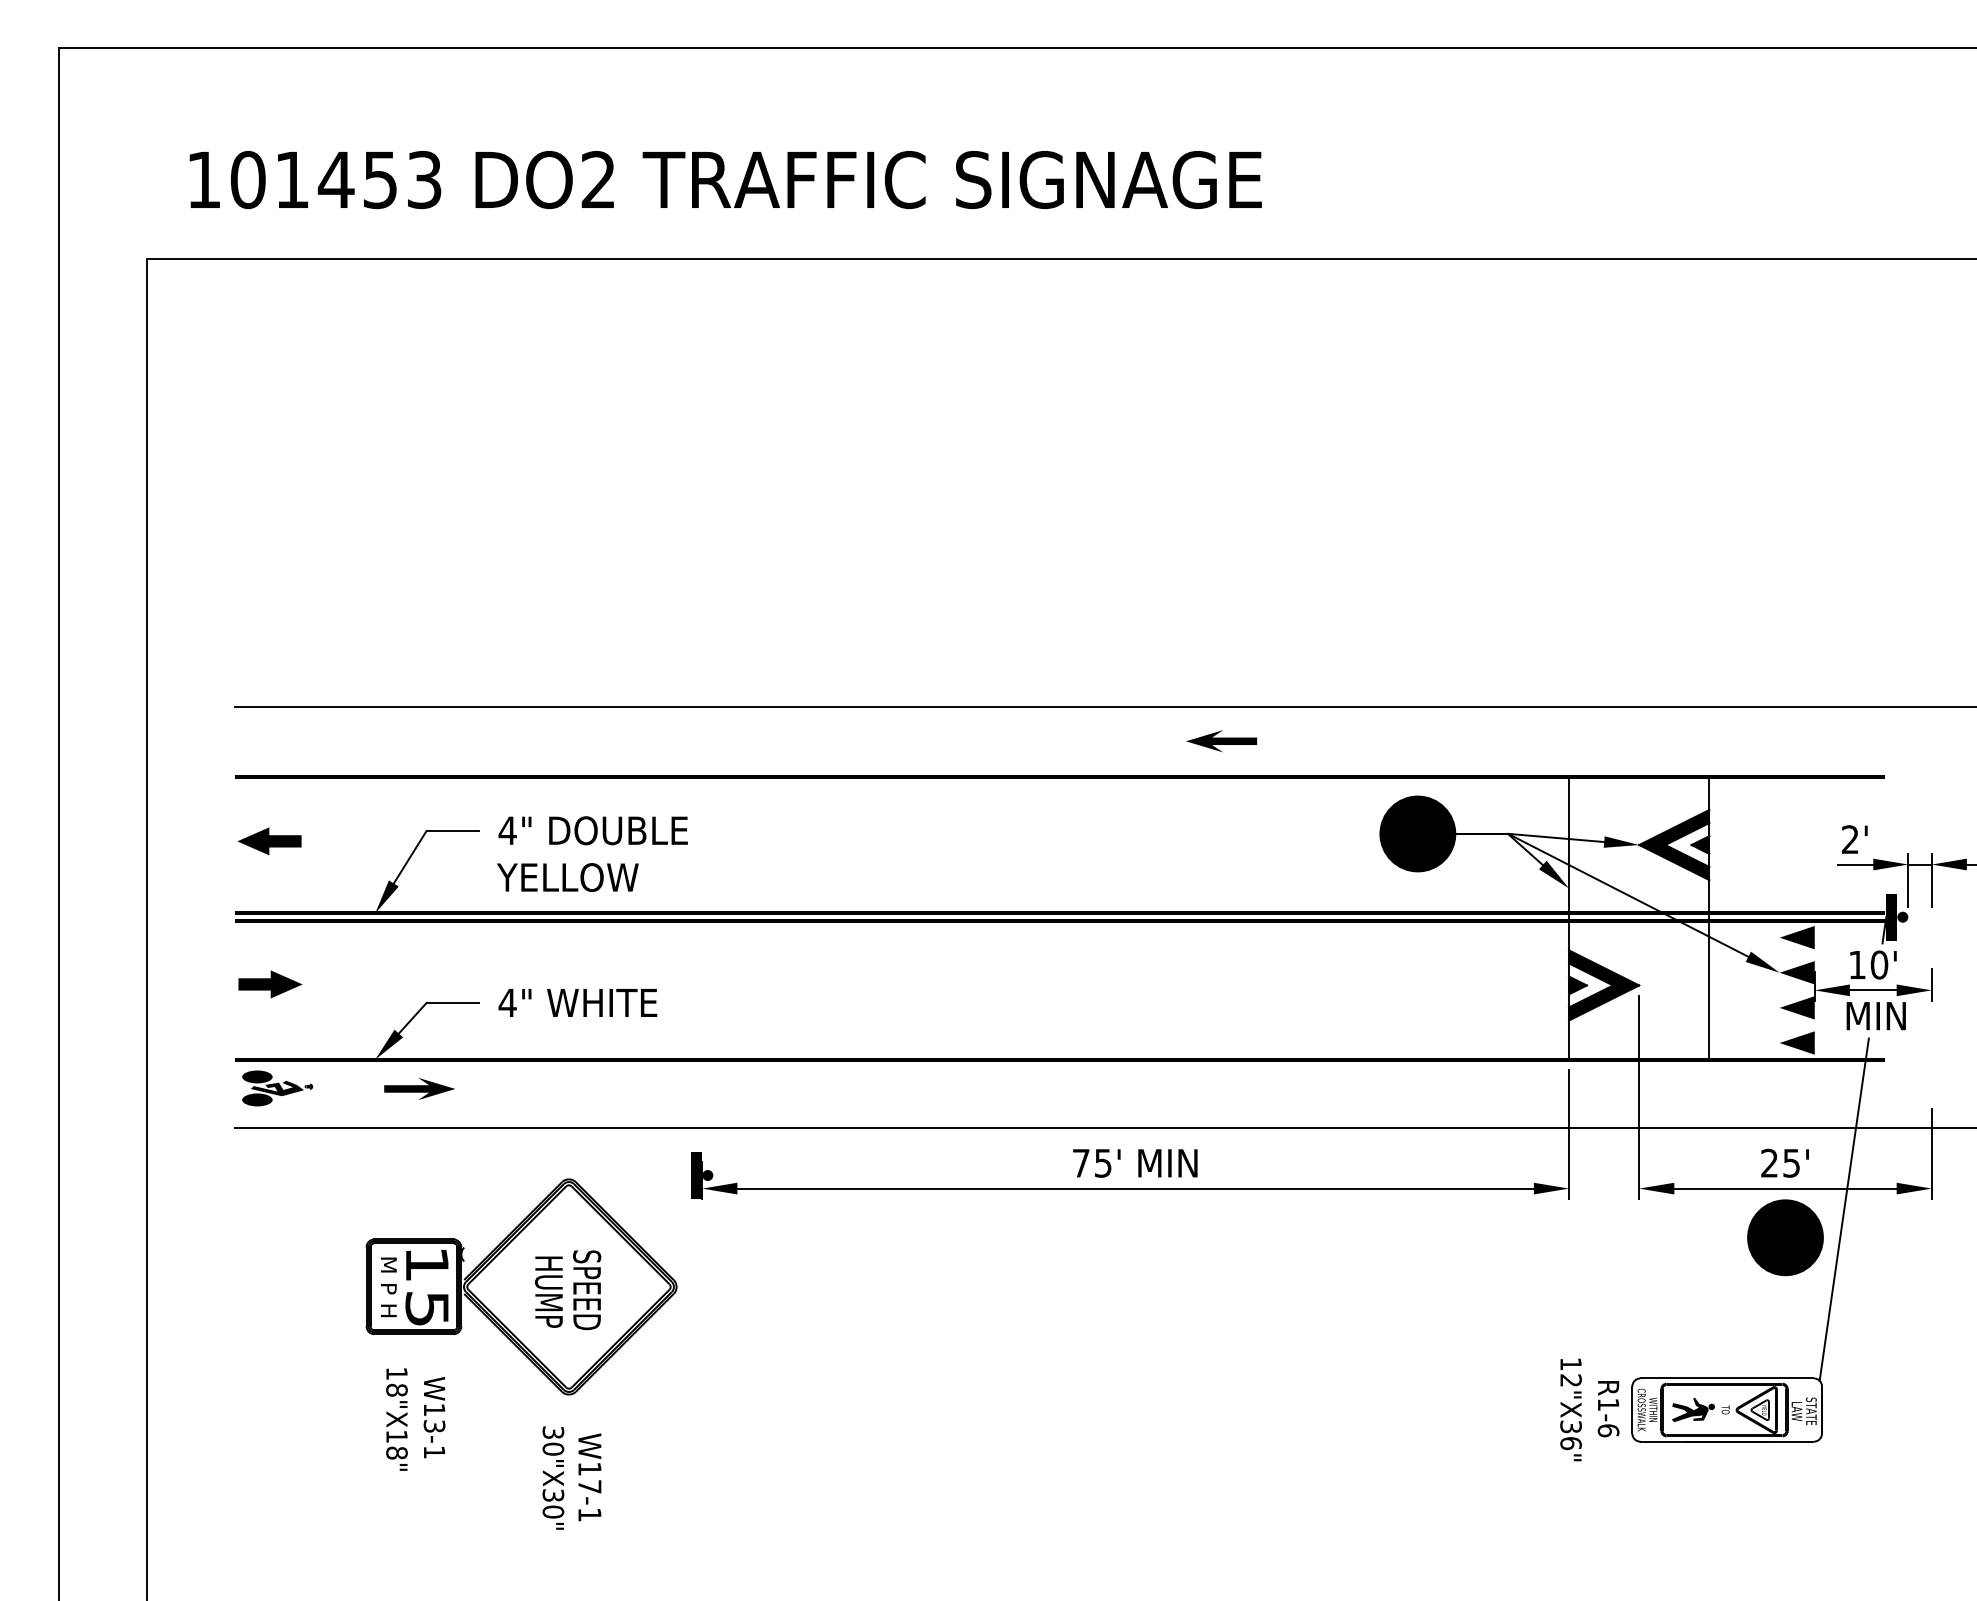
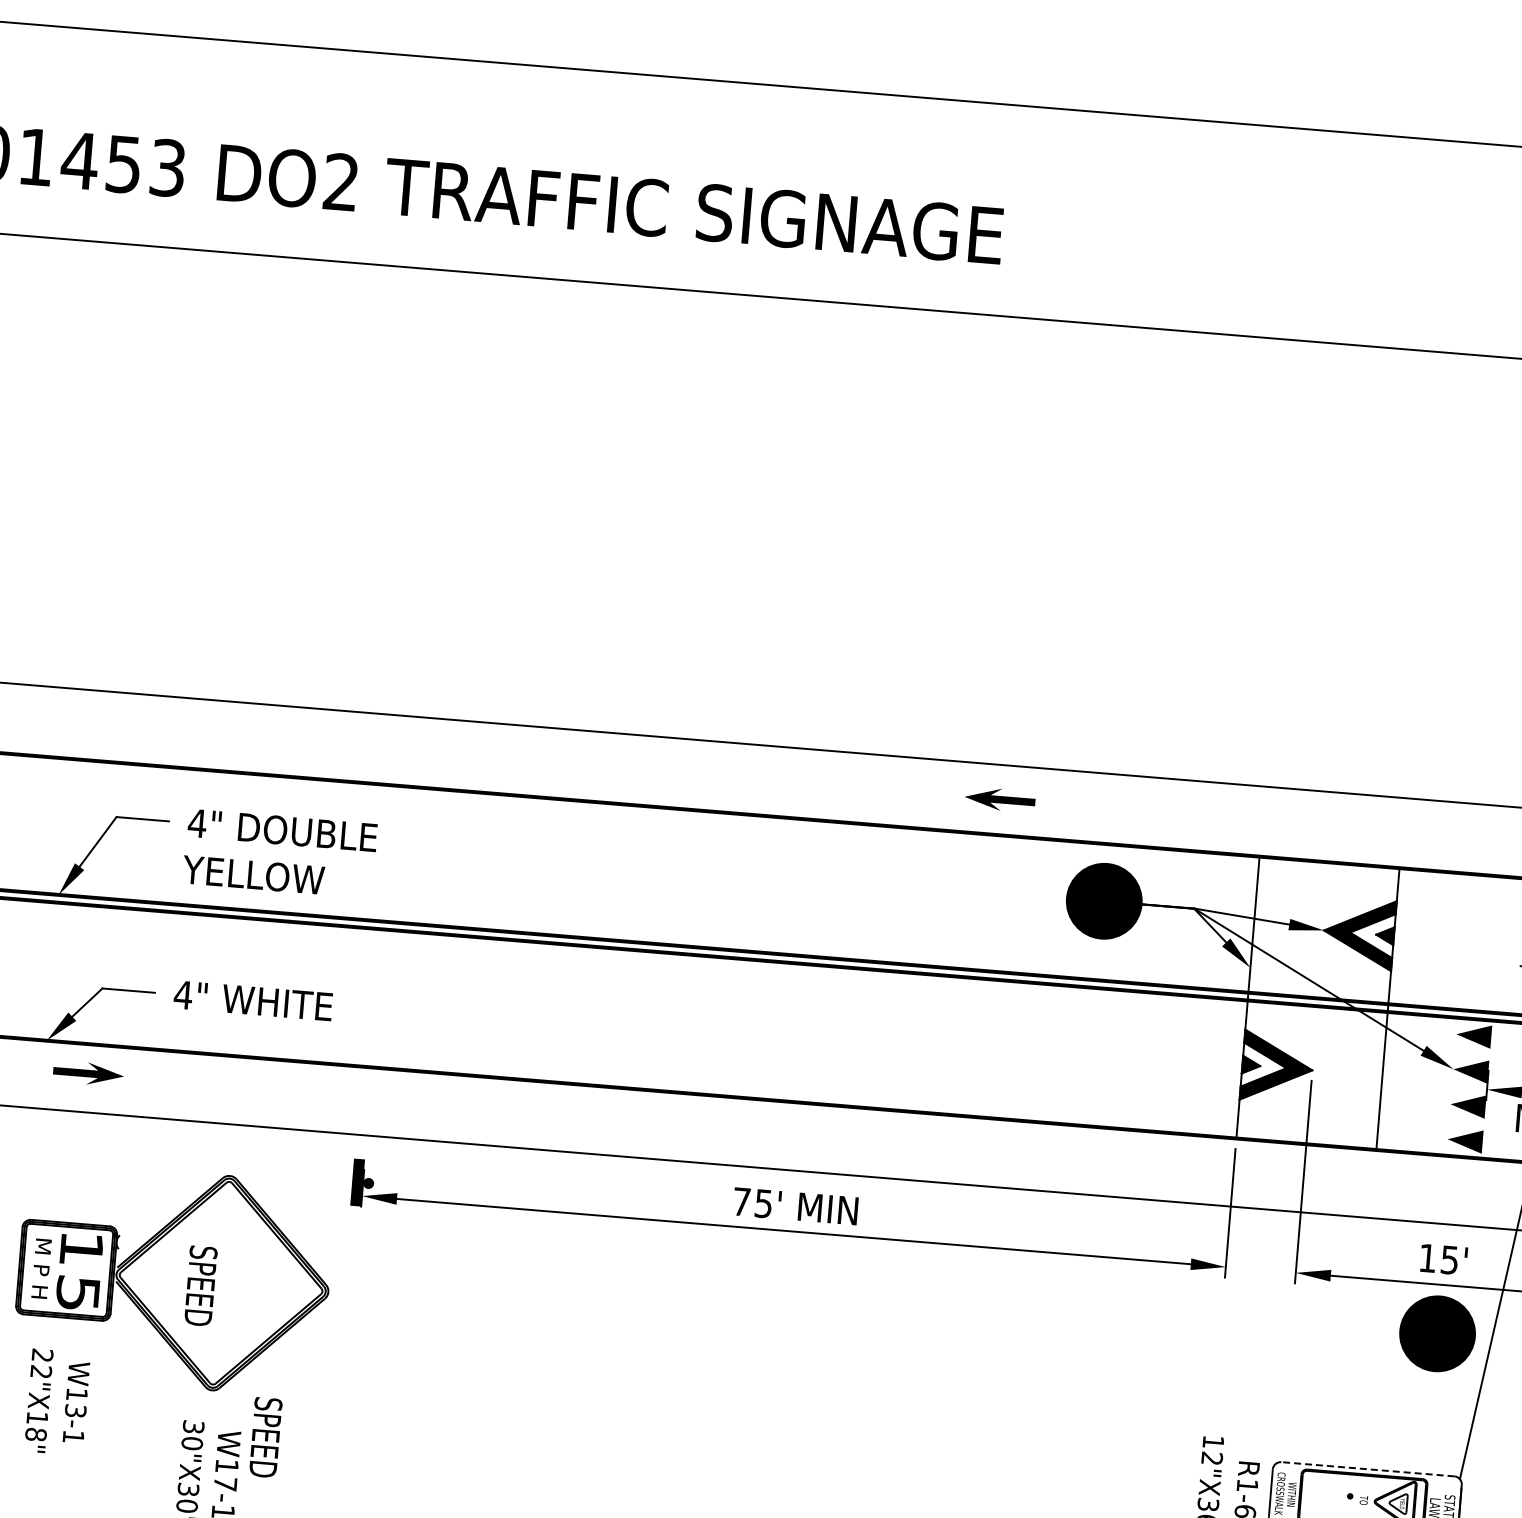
part: (1221, 741) -> (999, 799), moved
text: (1769, 1162) -> (1427, 1257), 25' -> 15'
text: (587, 1290) -> (266, 1437), moved
text: (548, 1291) -> (200, 1286), HUMP -> SPEED
line: (1727, 1378) -> (1368, 1469), solid -> dashed
text: (396, 1381) -> (41, 1363), 18"X18" -> 22"X18"
fill: (1689, 1409) -> (1327, 1497), removed

